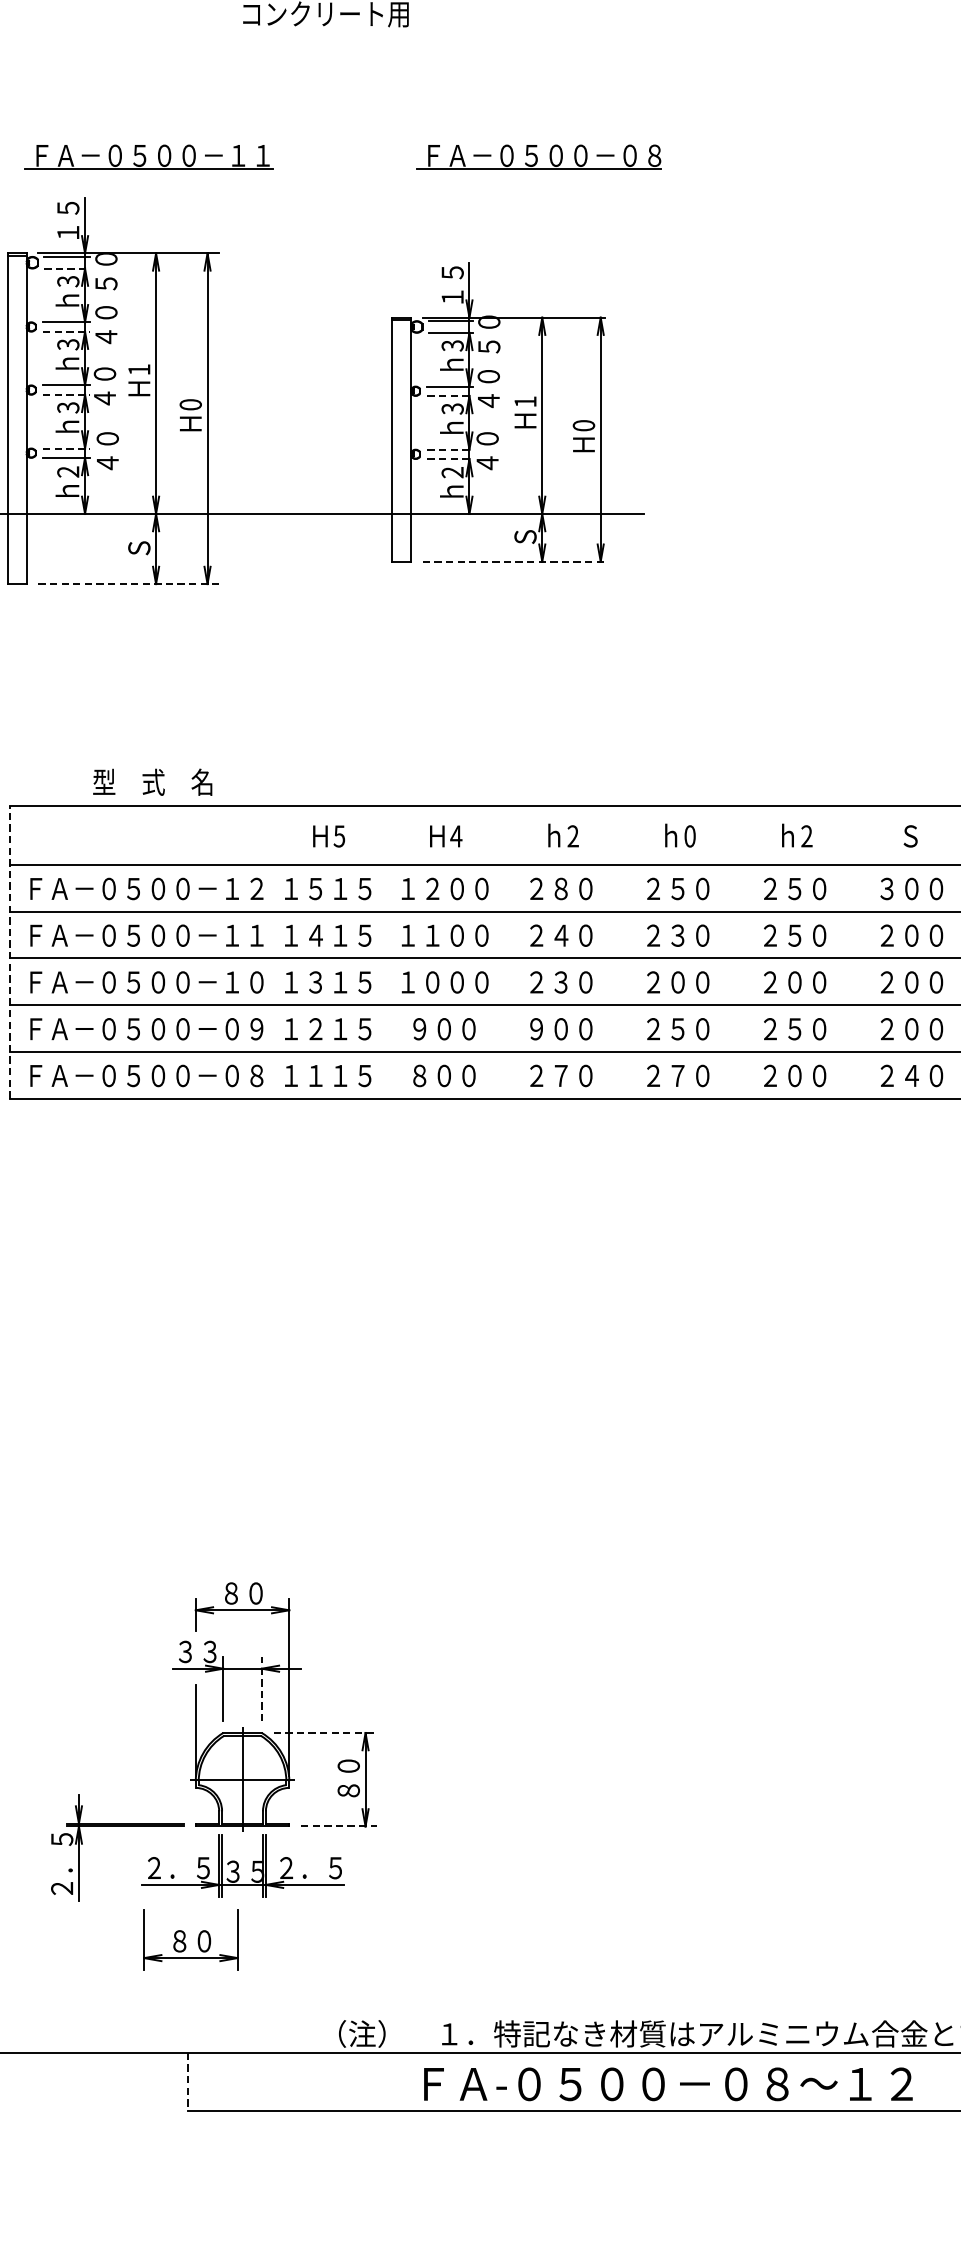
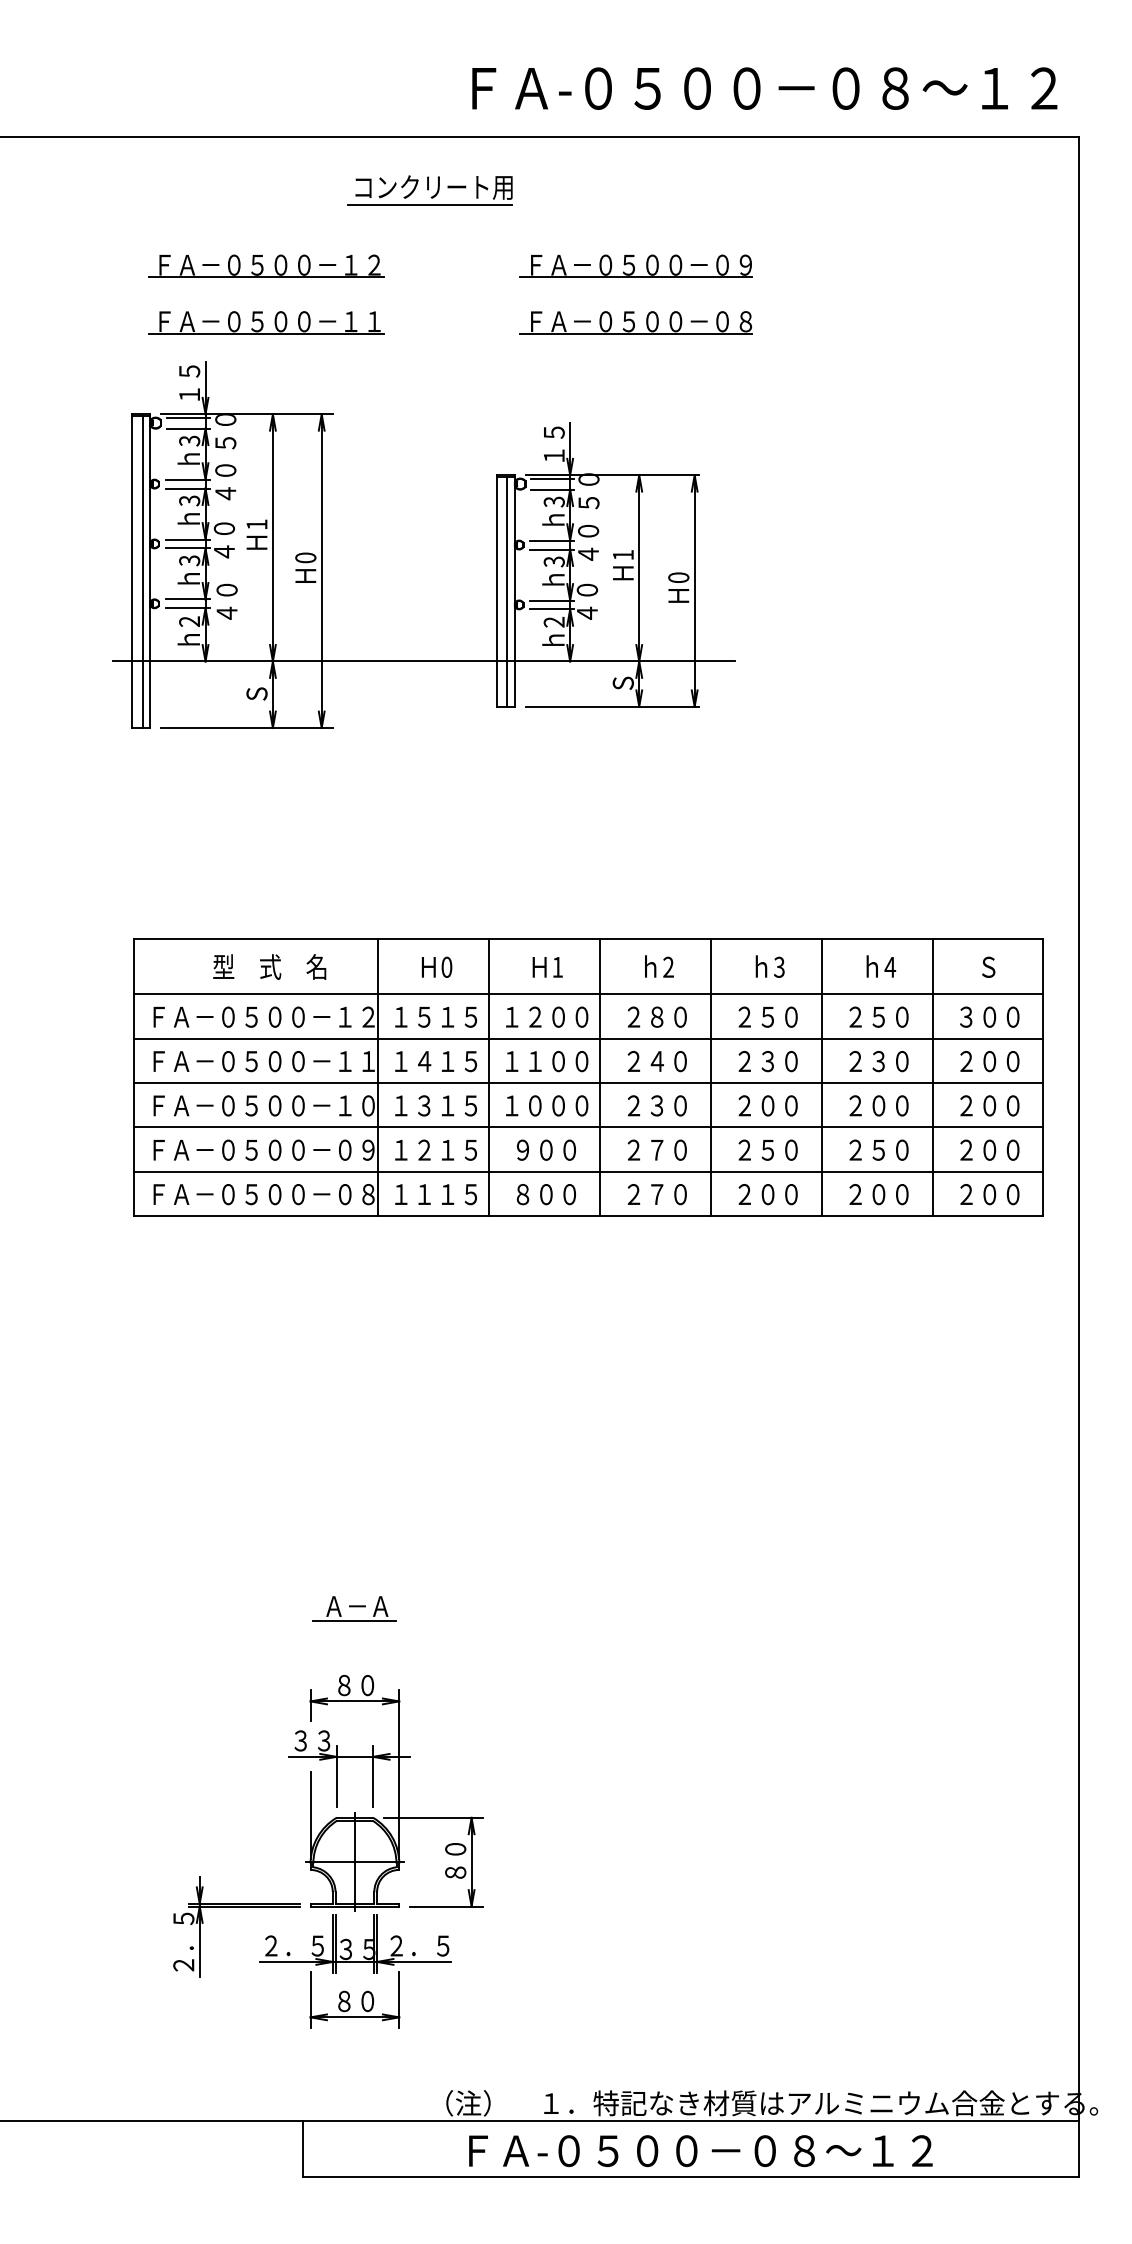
line: (322, 32) -> (430, 204), added
part: (149, 96) -> (266, 265), added
part: (538, 96) -> (635, 265), added
line: (67, 268) -> (188, 428), dashed -> solid
line: (67, 331) -> (188, 488), dashed -> solid
line: (67, 394) -> (188, 548), dashed -> solid
line: (450, 395) -> (552, 549), dashed -> solid
line: (18, 419) -> (142, 571), added
line: (403, 440) -> (507, 591), added
line: (67, 448) -> (188, 599), dashed -> solid
line: (450, 449) -> (552, 600), dashed -> solid
line: (450, 459) -> (552, 609), dashed -> solid
line: (514, 561) -> (612, 706), dashed -> solid
line: (129, 583) -> (247, 727), dashed -> solid
text: (152, 781) -> (269, 966), moved
text: (339, 835) -> (446, 966), 5 -> 0
text: (807, 835) -> (890, 966), 2 -> 4
text: (456, 836) -> (557, 967), 4 -> 1
text: (690, 836) -> (779, 967), 0 -> 3
text: (794, 934) -> (878, 1060), ２５０ -> ２３０
line: (10, 952) -> (134, 1077), dashed -> solid
line: (267, 952) -> (378, 1077), added
line: (384, 952) -> (489, 1077), added
line: (501, 952) -> (600, 1077), added
line: (617, 952) -> (710, 1077), added
line: (734, 952) -> (821, 1077), added
line: (851, 952) -> (932, 1077), added
text: (548, 1028) -> (645, 1149), ９００ -> ２７０
text: (677, 1075) -> (767, 1194), ２７０ -> ２００
text: (911, 1075) -> (989, 1194), ２４０ -> ２００
part: (242, 1512) -> (354, 1608), added
line: (262, 1688) -> (373, 1775), dashed -> solid
line: (326, 1732) -> (434, 1817), dashed -> solid
line: (340, 1826) -> (447, 1906), dashed -> solid
part: (190, 1939) -> (354, 1999), moved
line: (188, 2081) -> (303, 2148), dashed -> solid
text: (668, 2084) -> (700, 2151), moved

